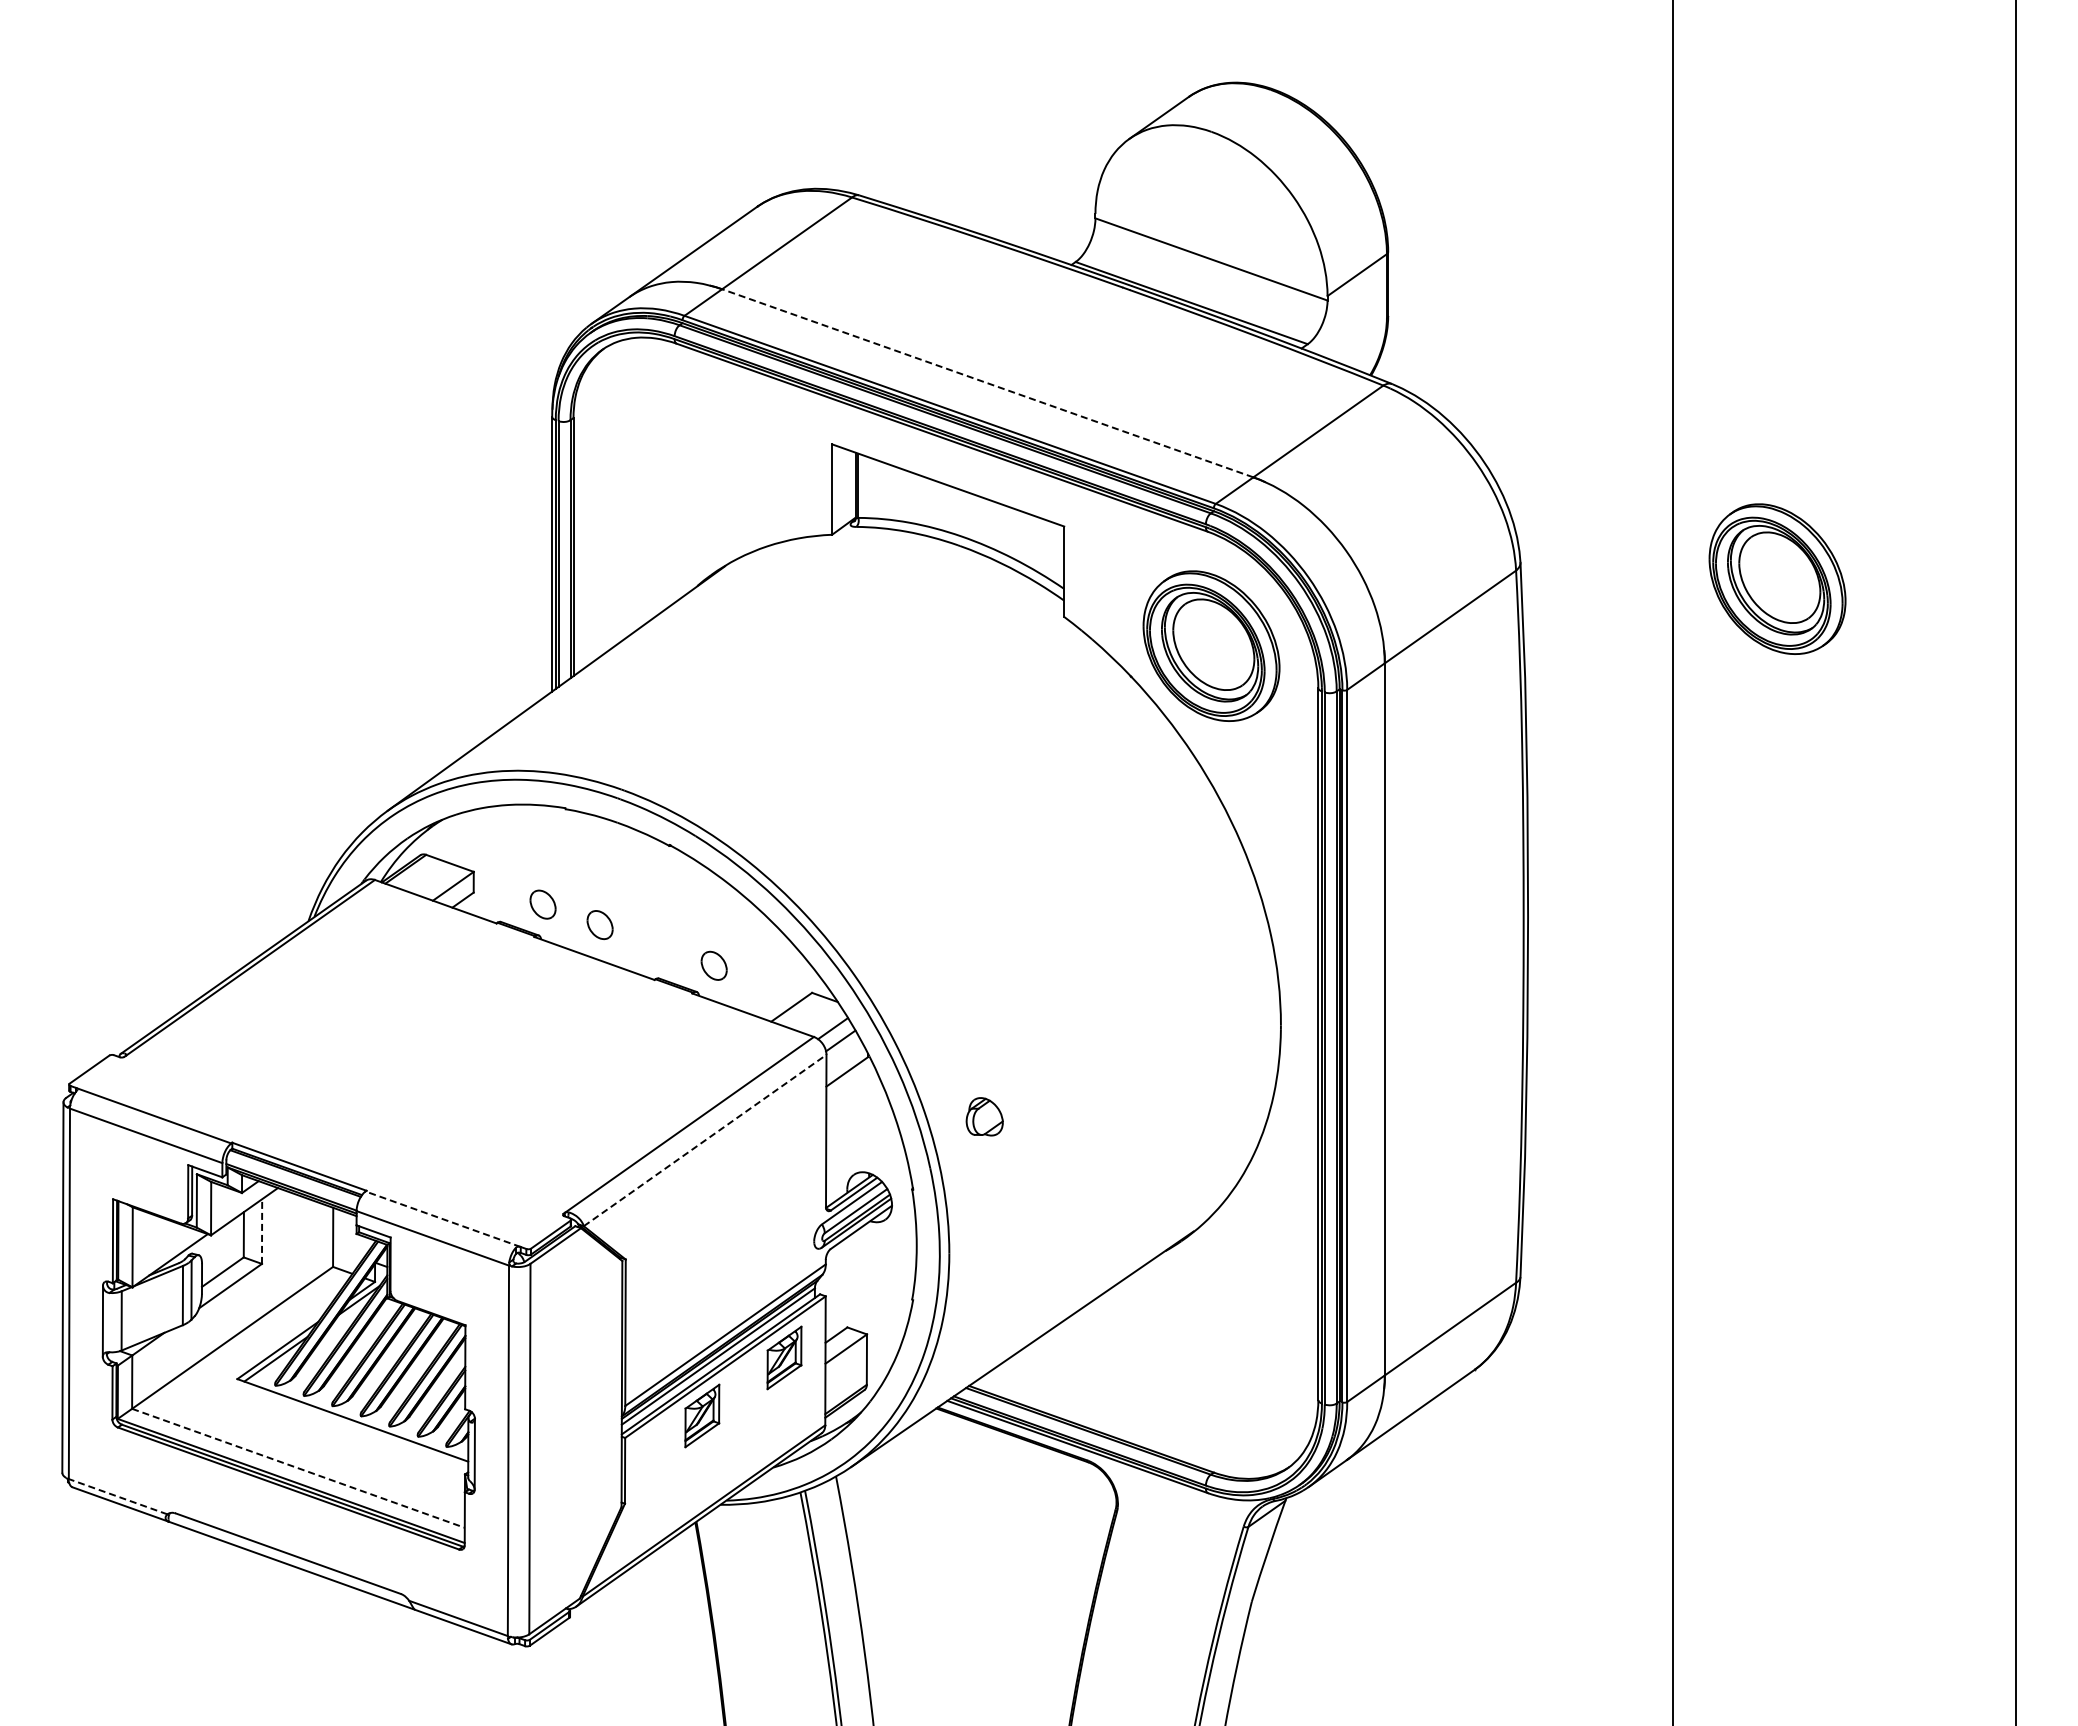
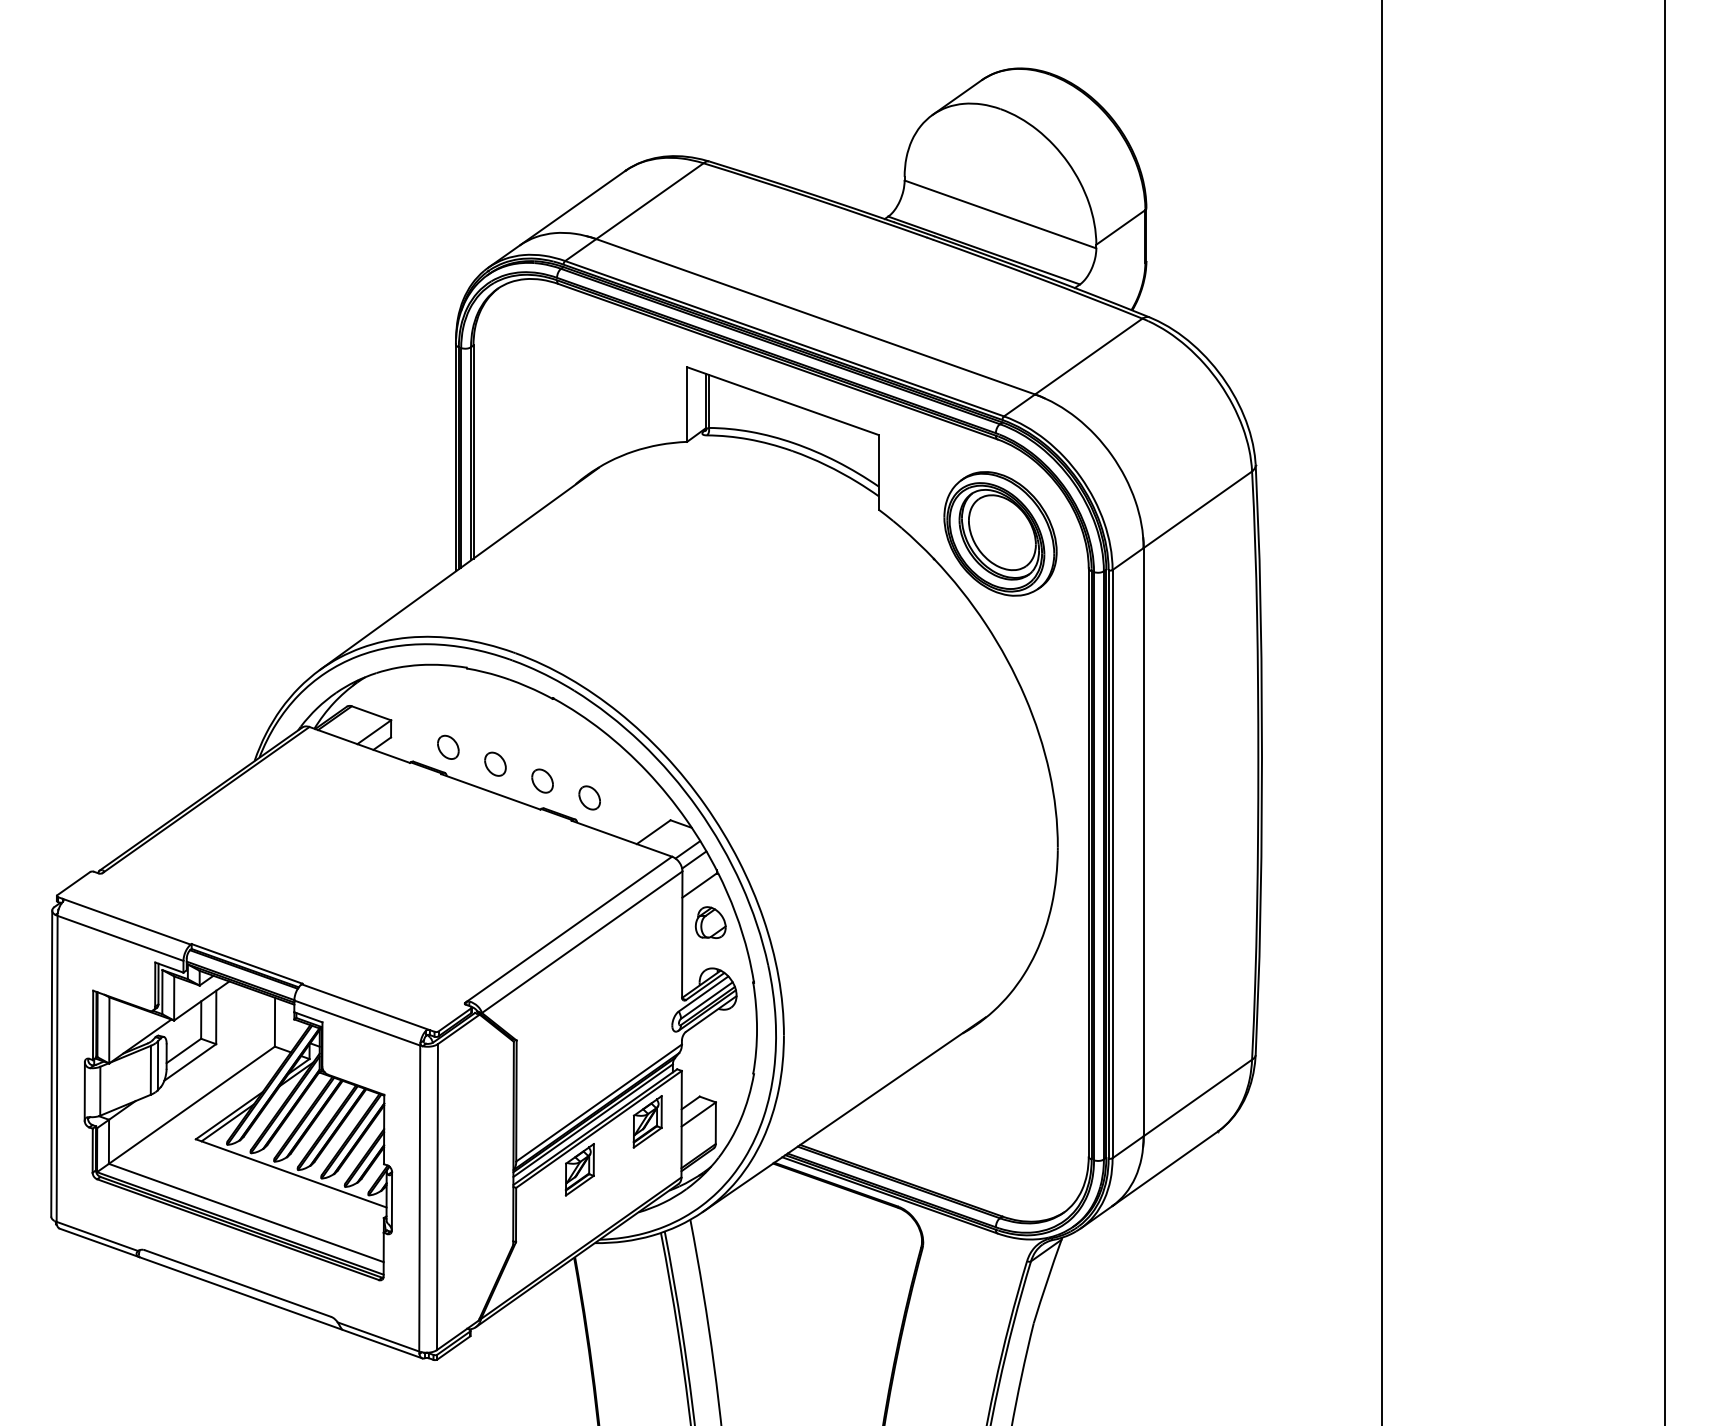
line: (987, 383) -> (815, 316), dashed -> solid
part: (1777, 578) -> (1468, 478), removed
part: (656, 945) -> (542, 781), added
part: (984, 1116) -> (710, 922), moved
line: (705, 1140) -> (582, 942), dashed -> solid
line: (442, 1219) -> (365, 1007), dashed -> solid
line: (262, 1231) -> (216, 1017), dashed -> solid
line: (298, 1468) -> (246, 1213), dashed -> solid
line: (117, 1496) -> (96, 1236), dashed -> solid

